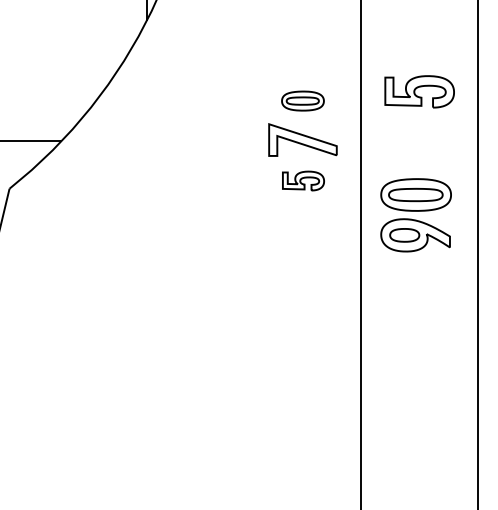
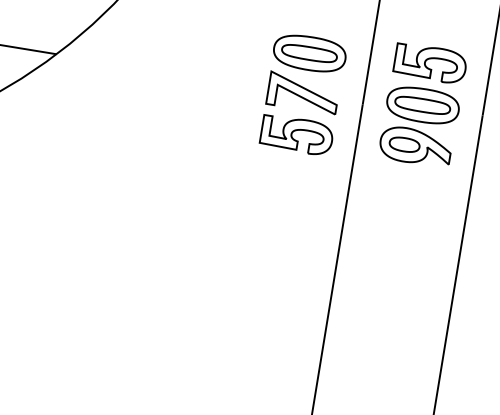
part: (302, 100) -> (309, 52), size x1.67
part: (303, 180) -> (297, 134), size x1.67
part: (415, 215) -> (418, 126), moved

